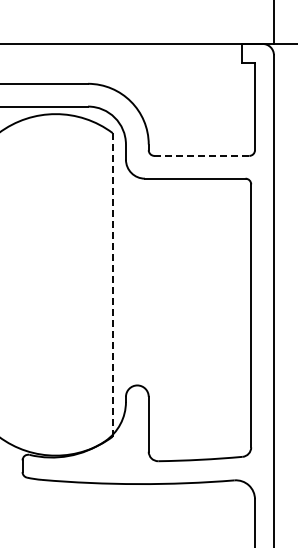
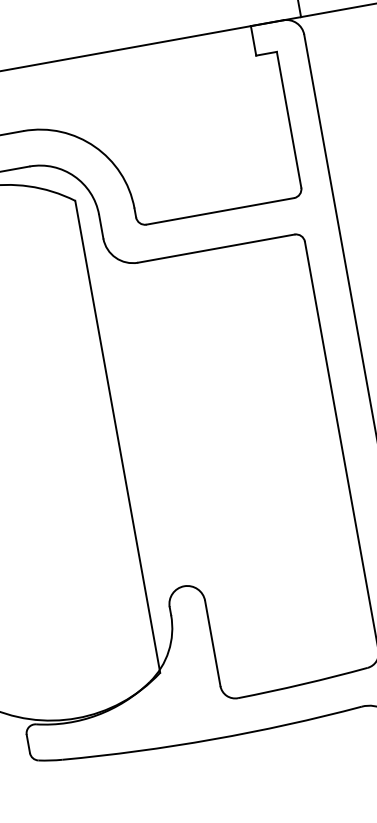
line: (201, 155) -> (219, 210), dashed -> solid
line: (112, 284) -> (117, 436), dashed -> solid

